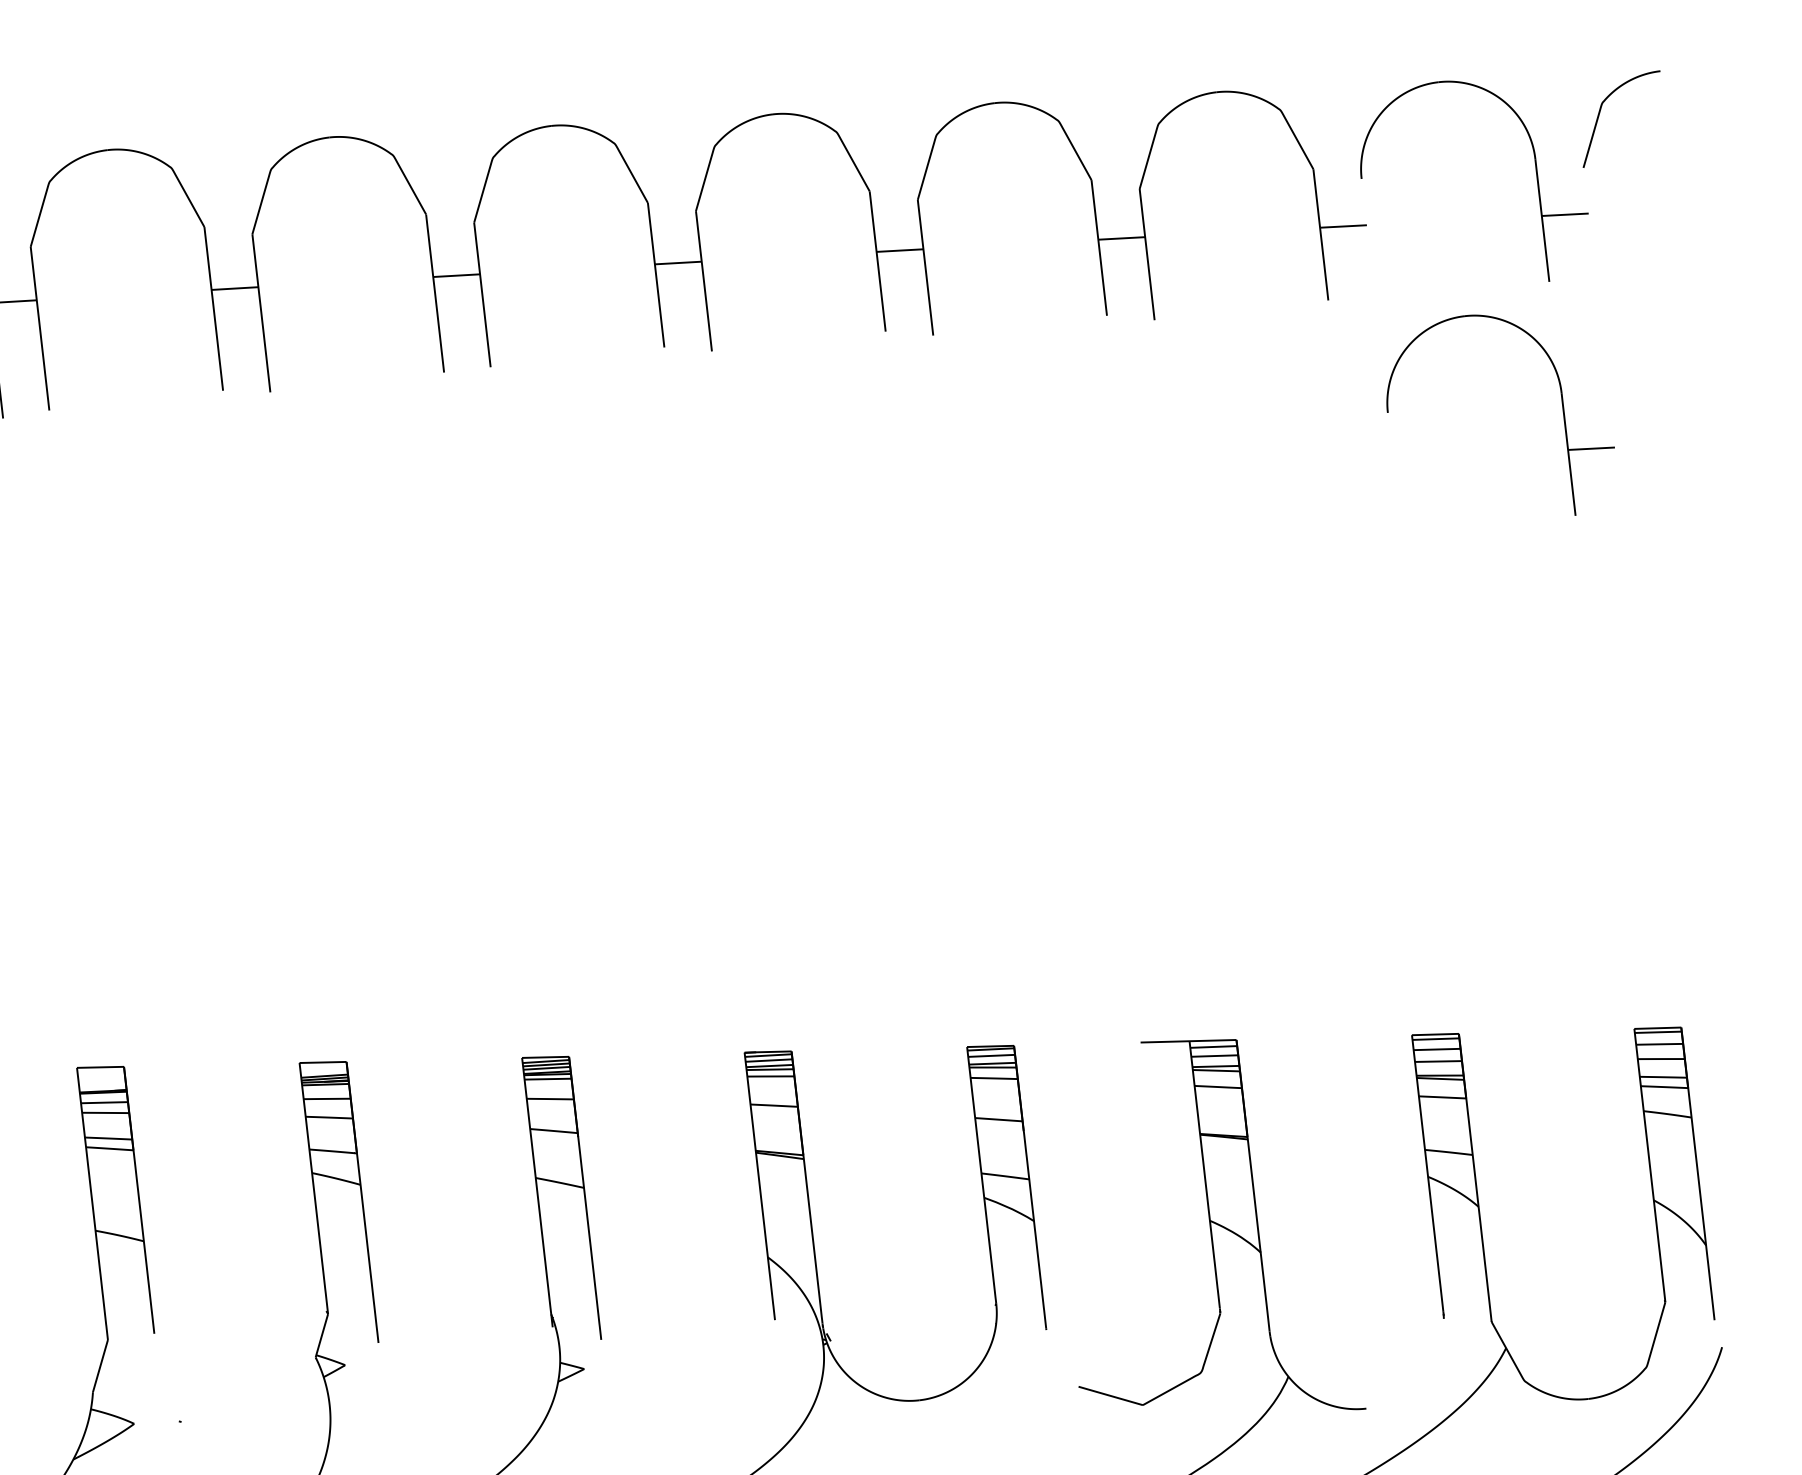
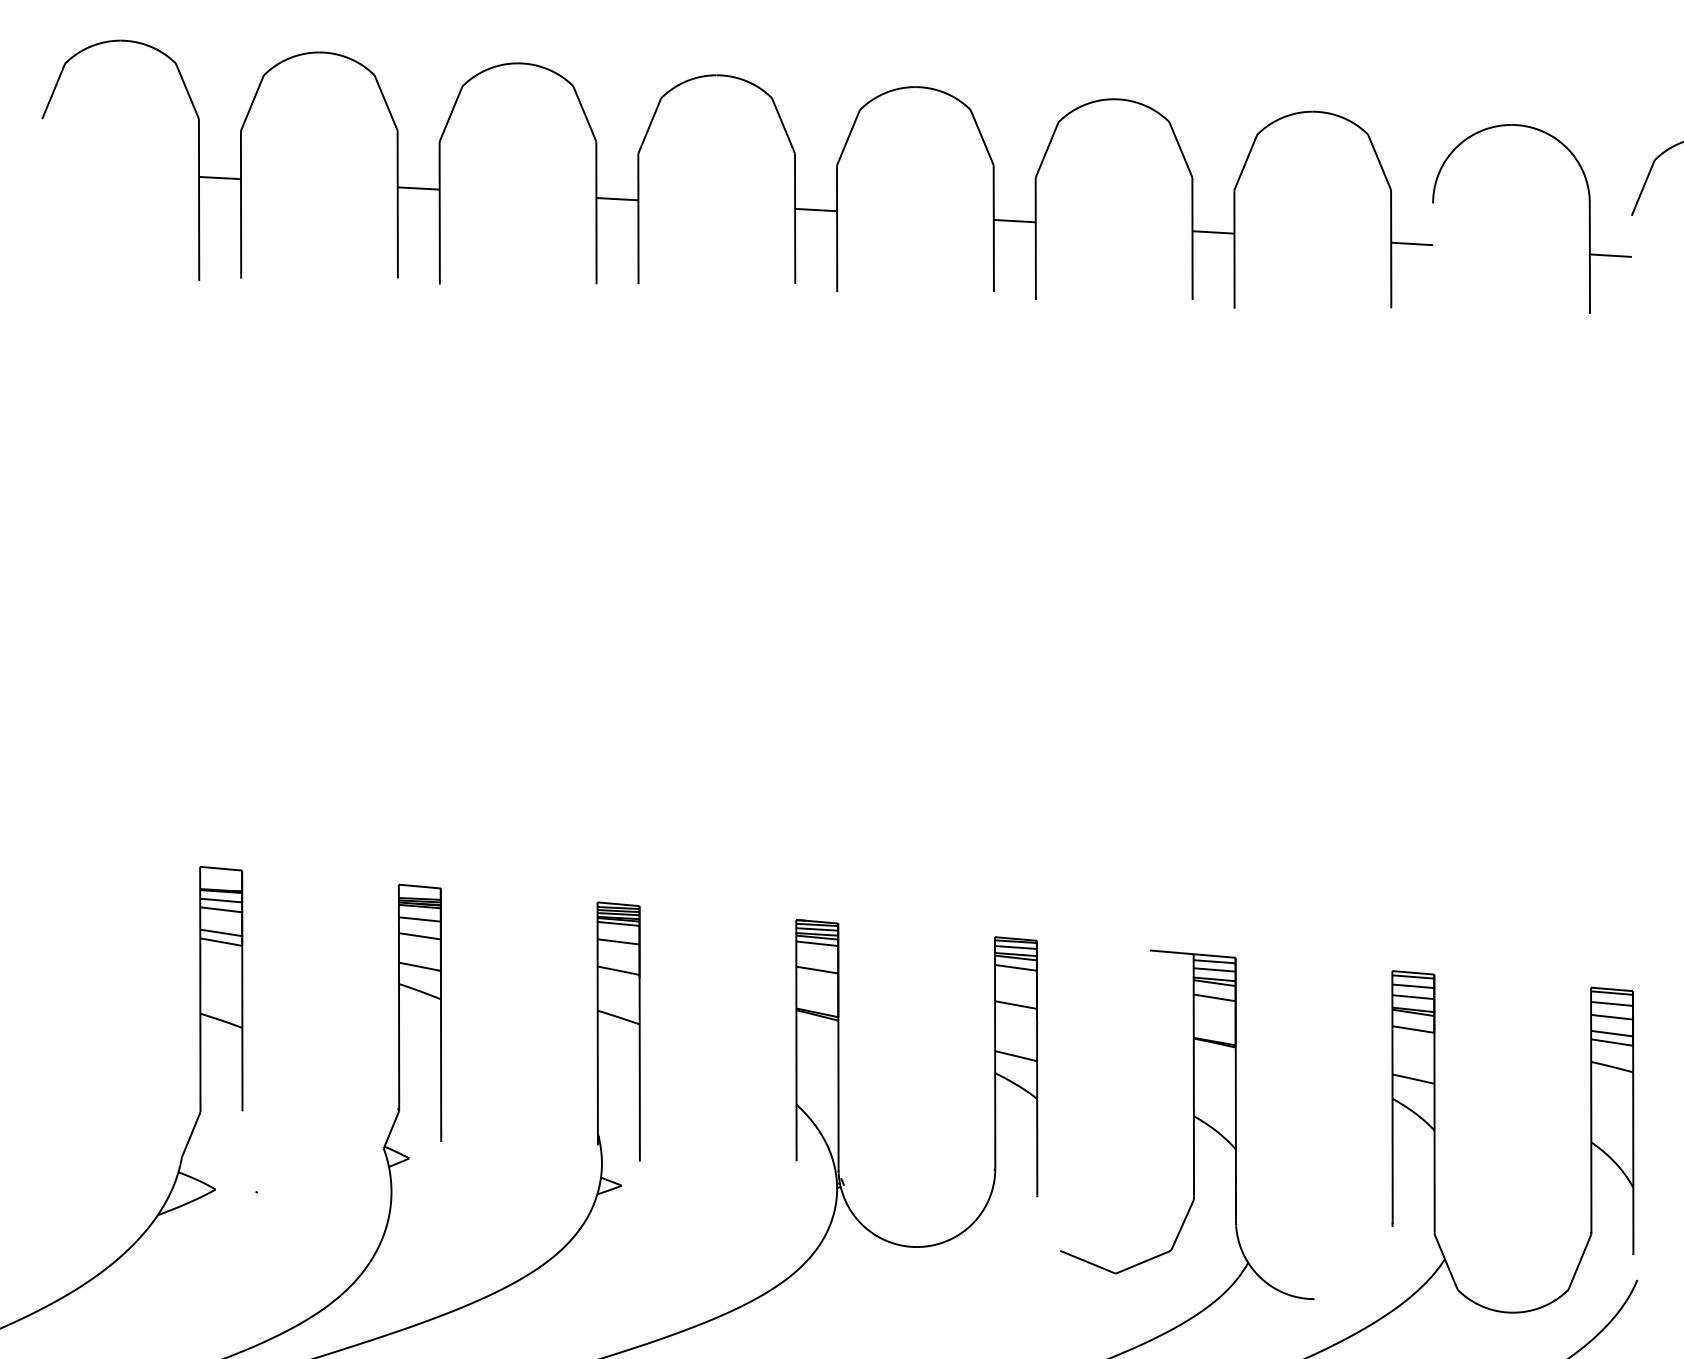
part: (1562, 410) -> (1588, 429), removed

